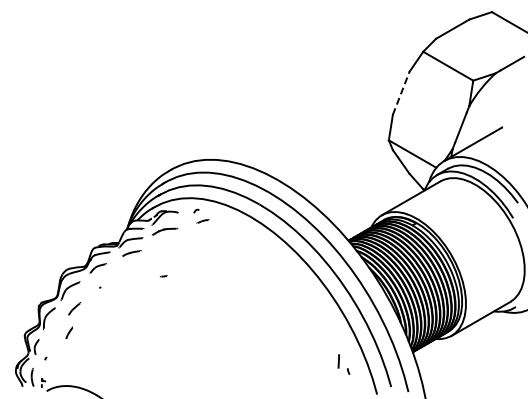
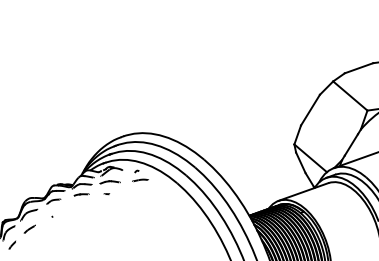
line: (401, 92) -> (310, 109), dashed -> solid
part: (202, 221) -> (140, 180), size x1.67
part: (163, 276) -> (106, 194), moved
part: (69, 332) -> (12, 244), moved

